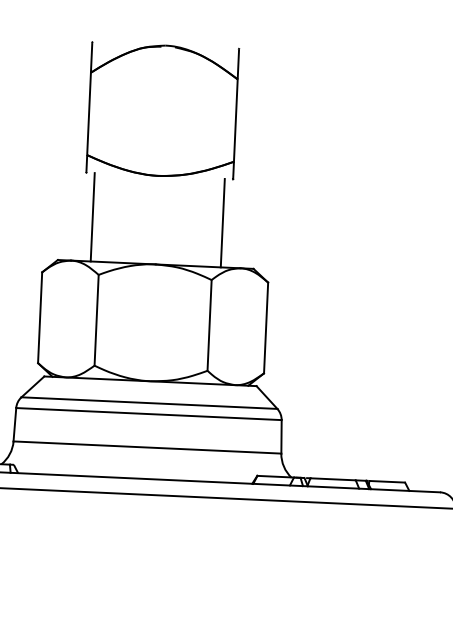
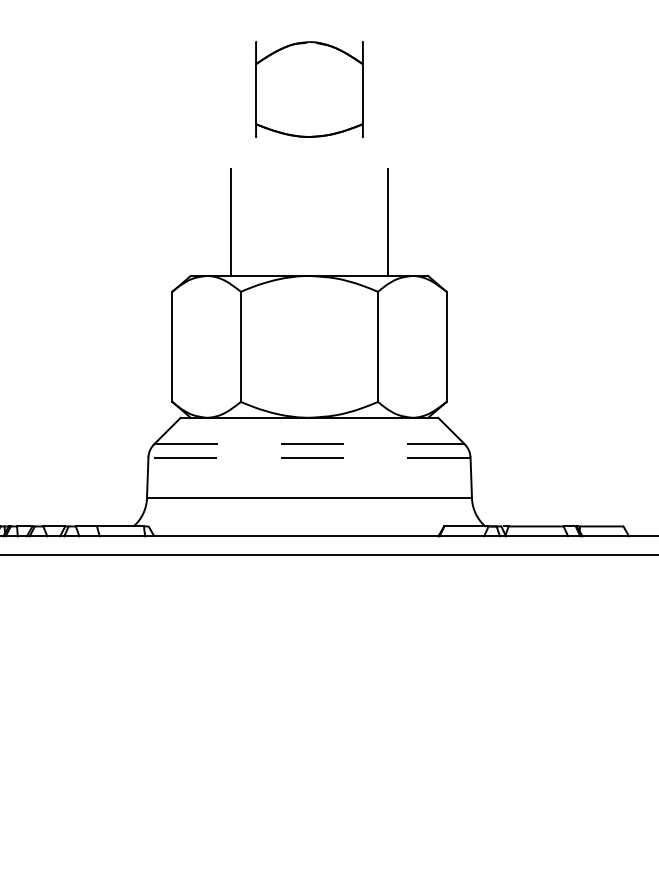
part: (162, 110) -> (309, 89), size x0.6
line: (150, 403) -> (310, 444), solid -> dashed
line: (148, 414) -> (309, 457), solid -> dashed

